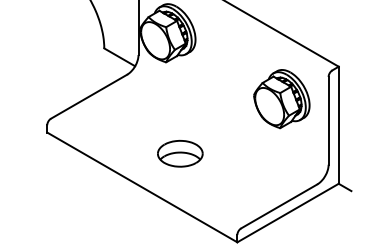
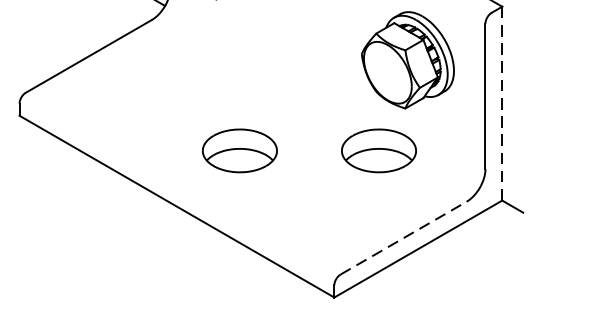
line: (338, 125) -> (501, 104), solid -> dashed
part: (264, 153) -> (379, 150), added
line: (279, 206) -> (404, 238), solid -> dashed

